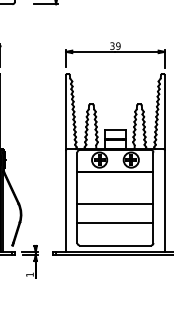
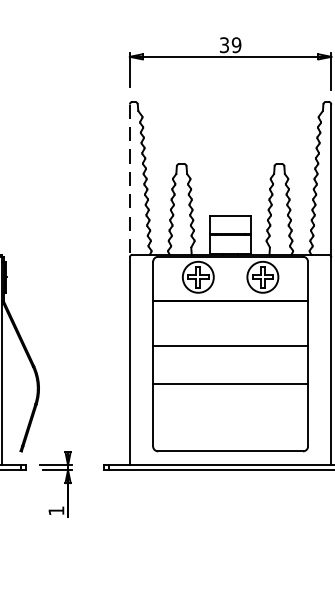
line: (66, 112) -> (130, 180), solid -> dashed
line: (115, 203) -> (230, 345), moved
line: (115, 222) -> (230, 384), moved

